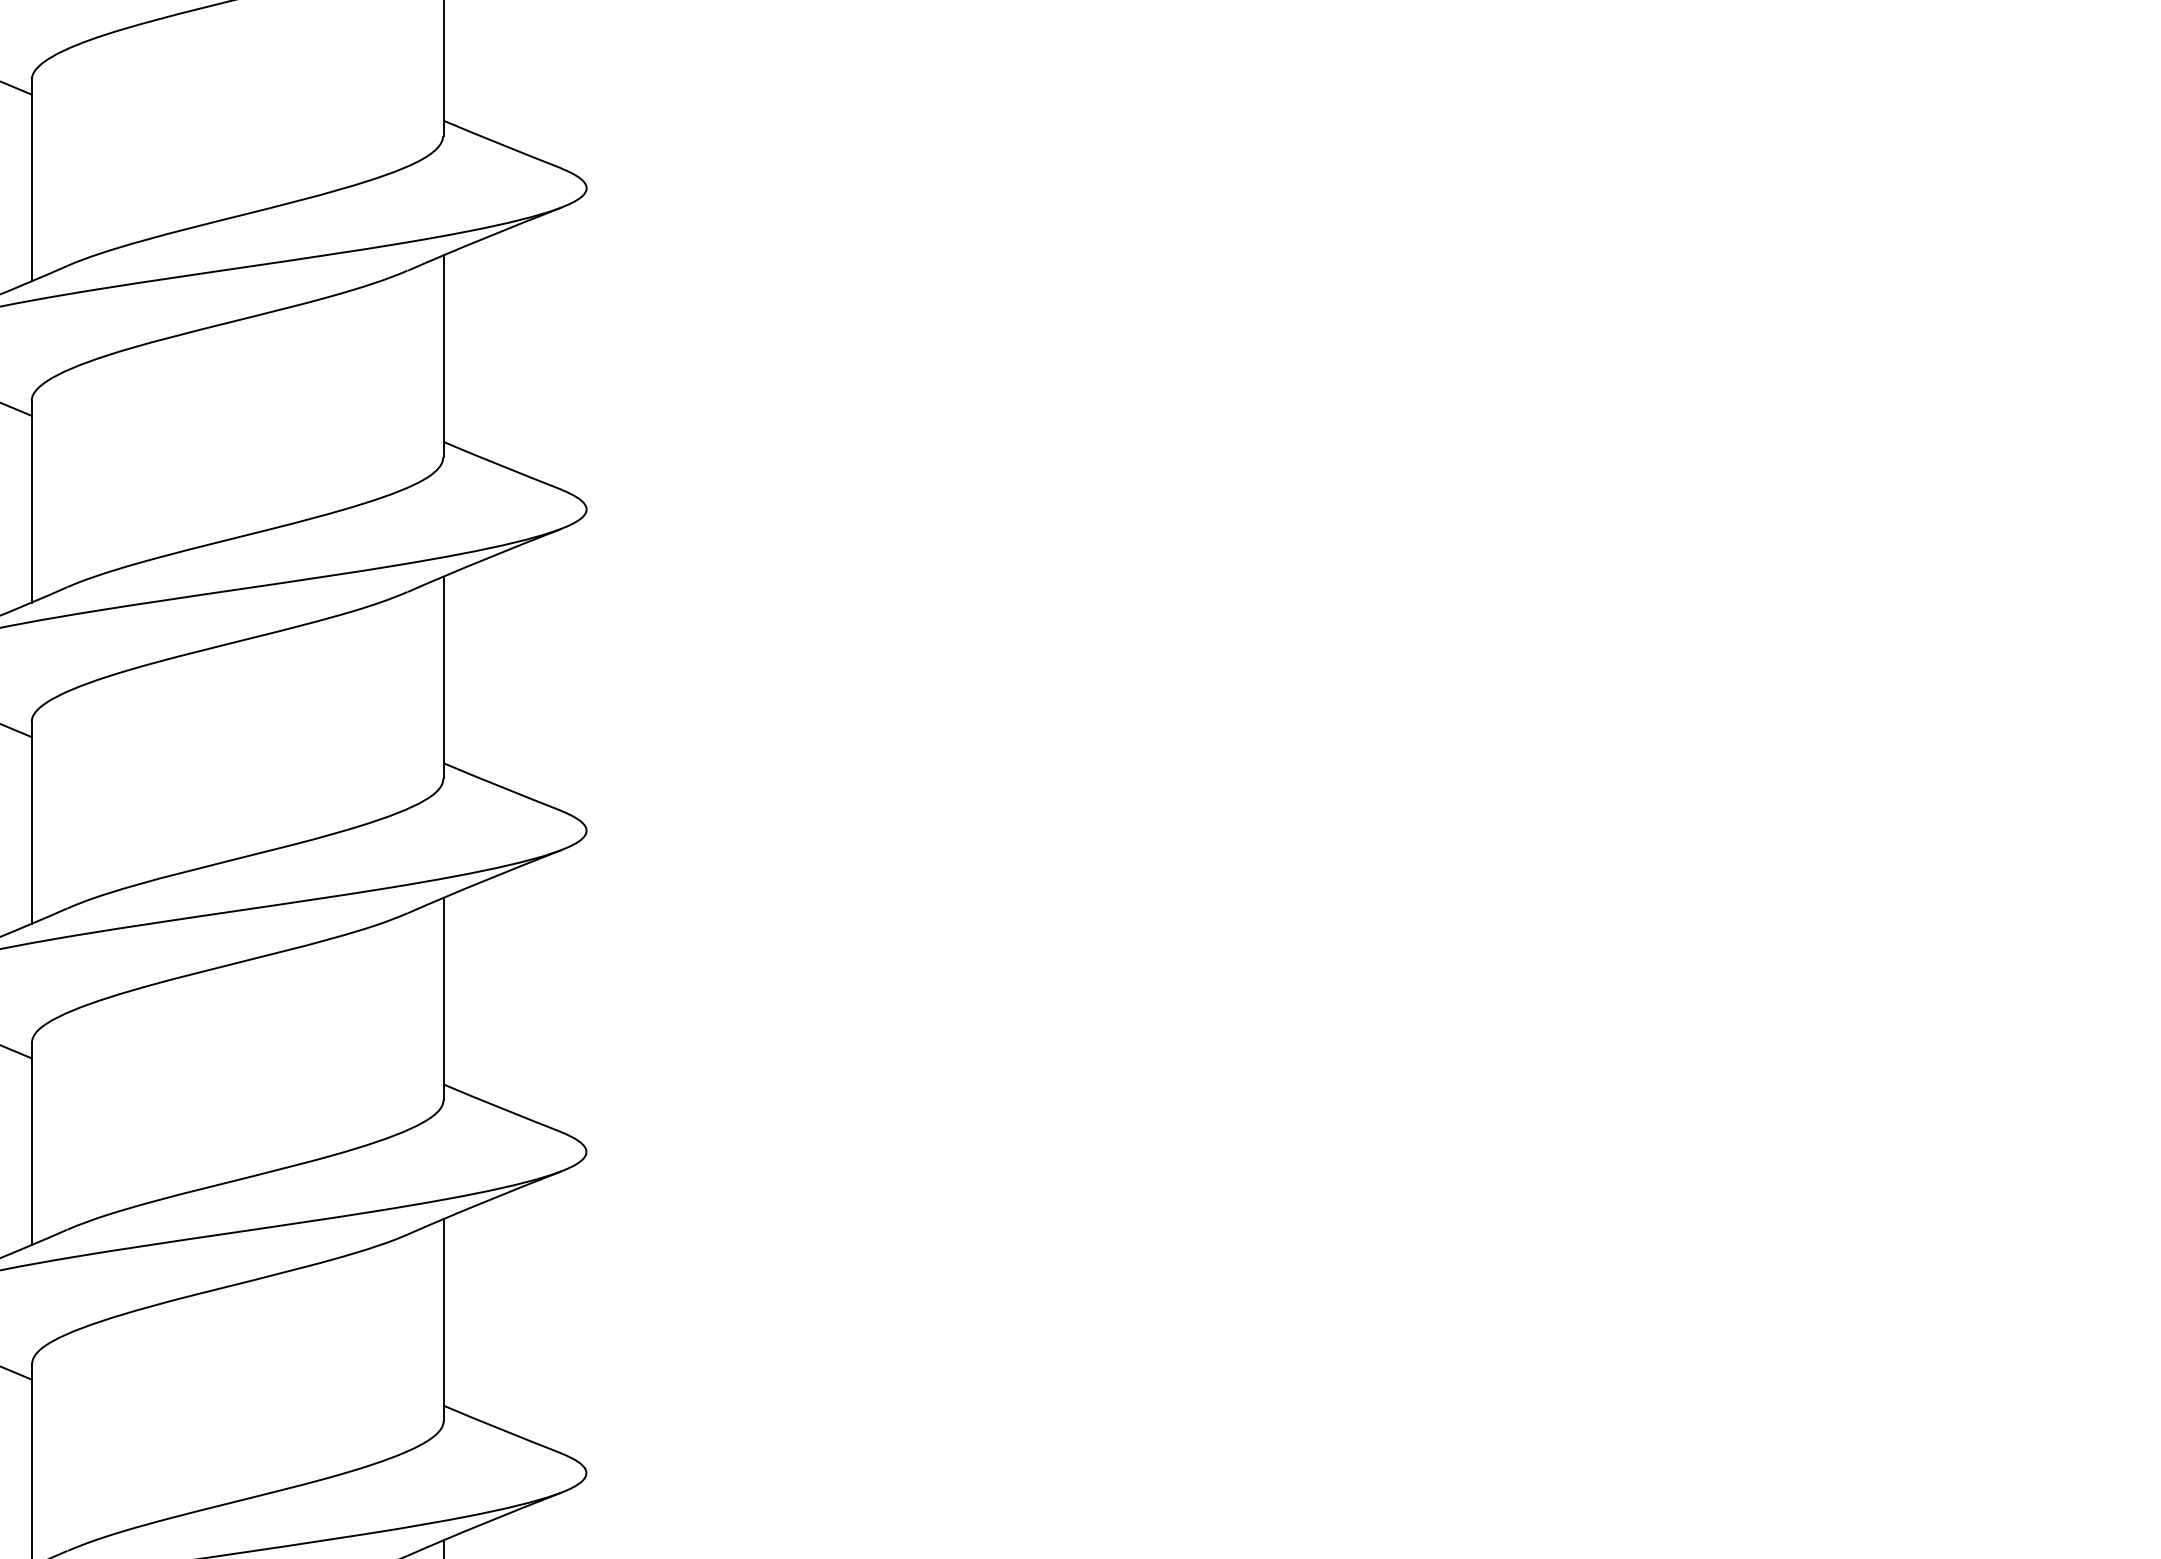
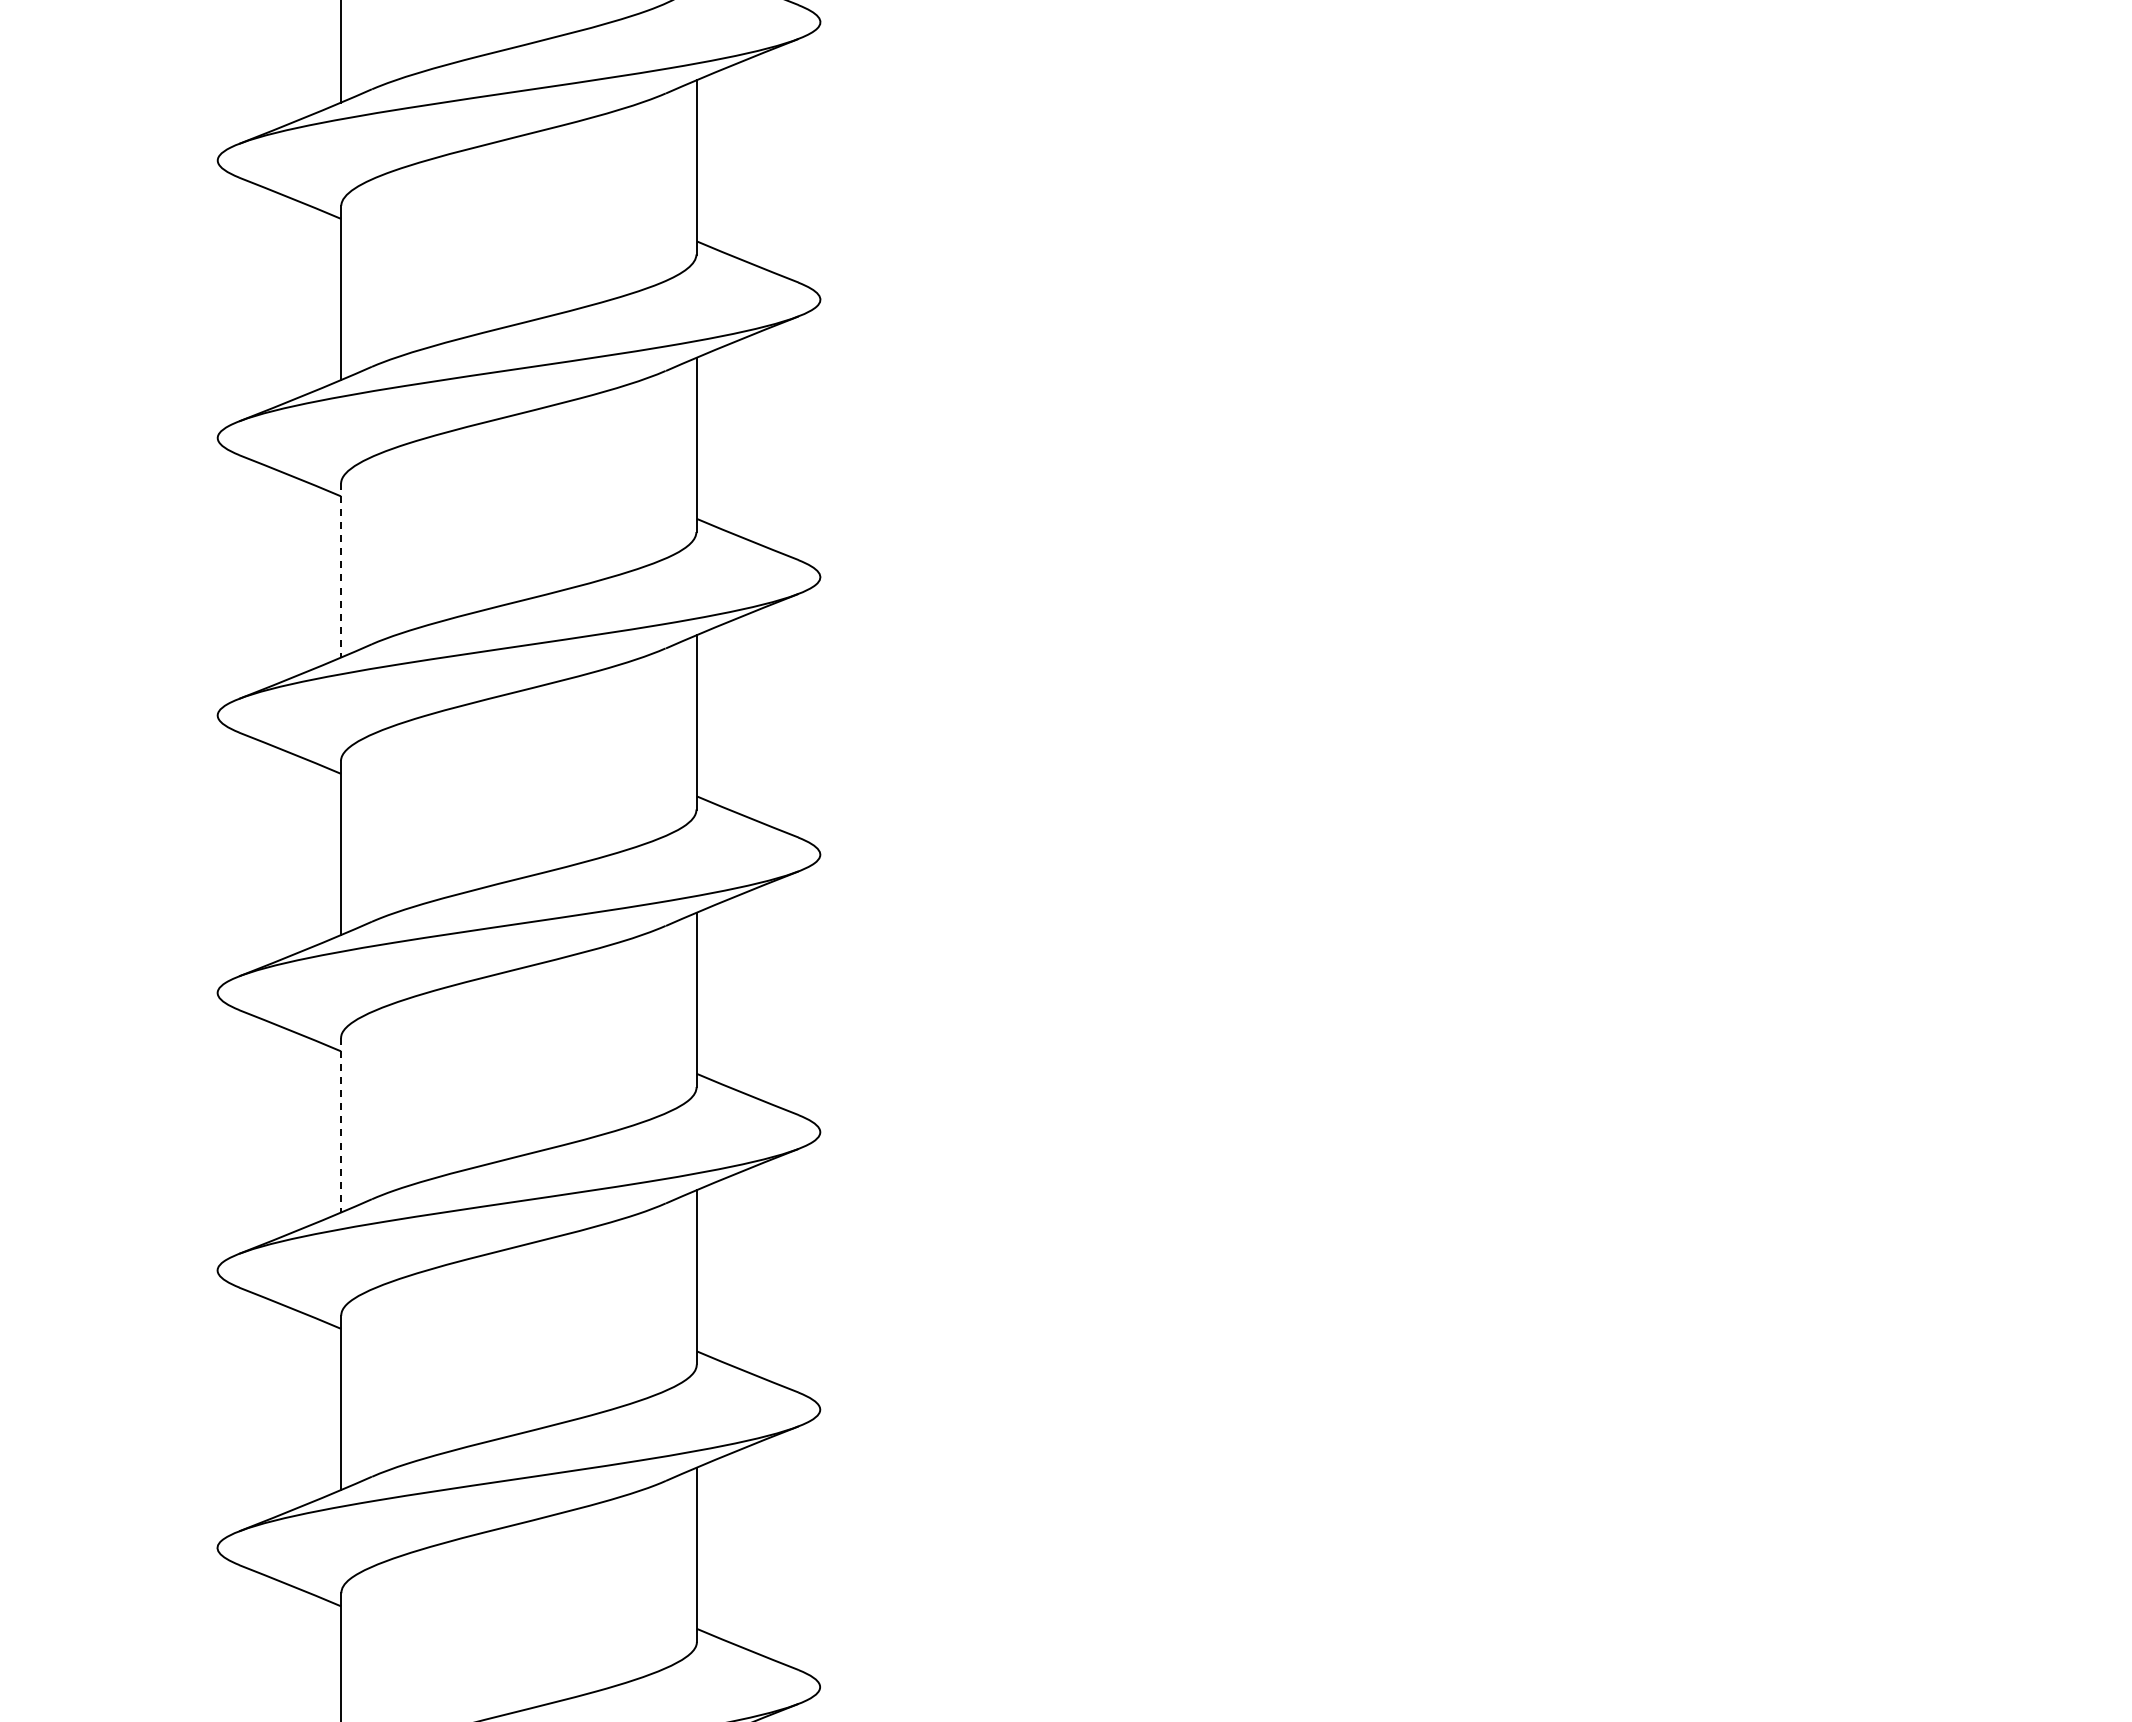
line: (32, 180) -> (341, 570), solid -> dashed
line: (32, 822) -> (341, 1125), solid -> dashed

